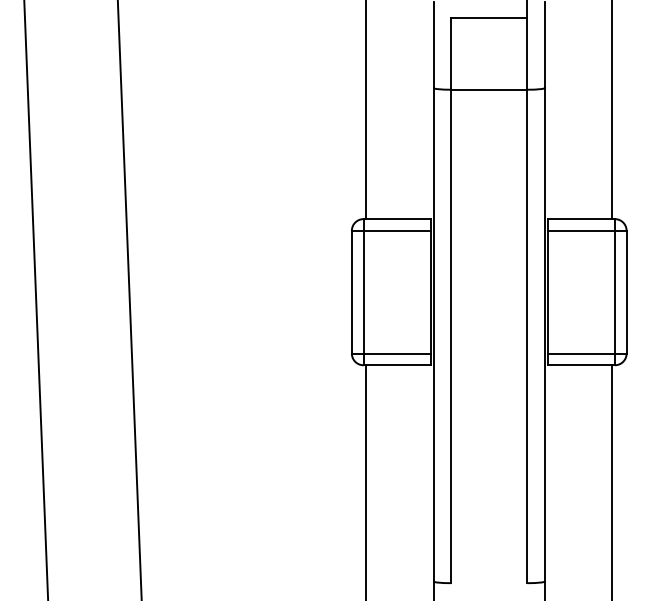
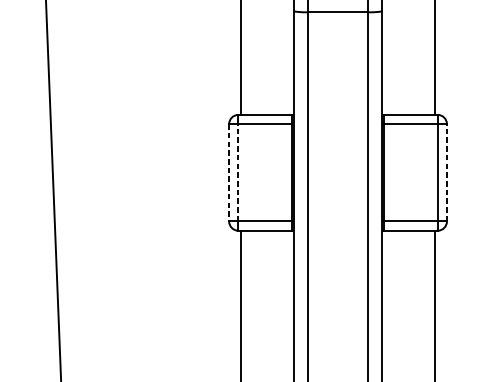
line: (363, 291) -> (238, 172), solid -> dashed
line: (626, 291) -> (446, 172), solid -> dashed
line: (351, 292) -> (228, 173), solid -> dashed

